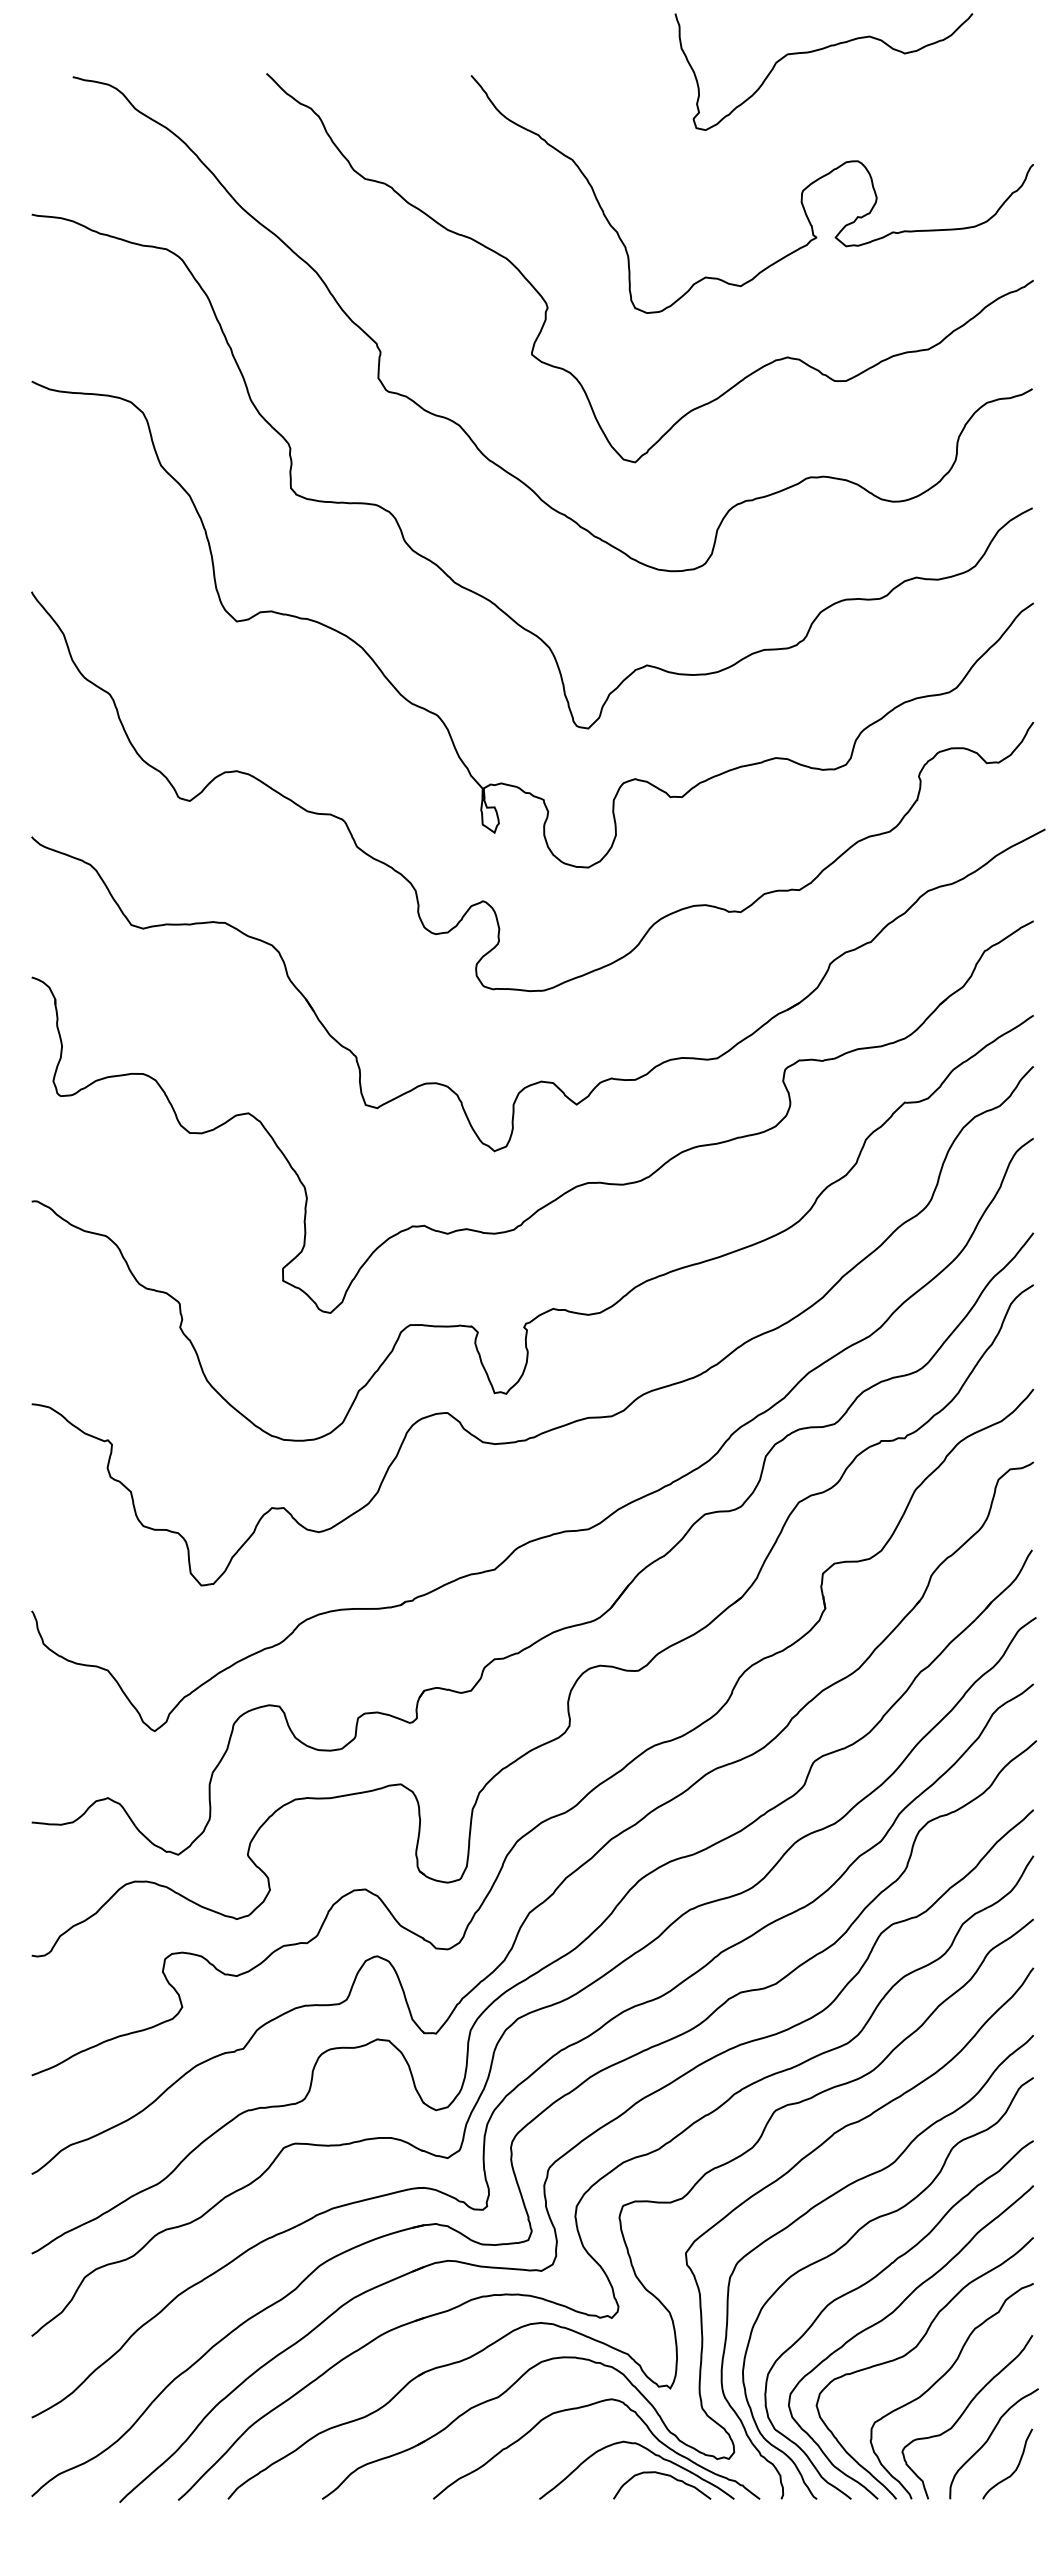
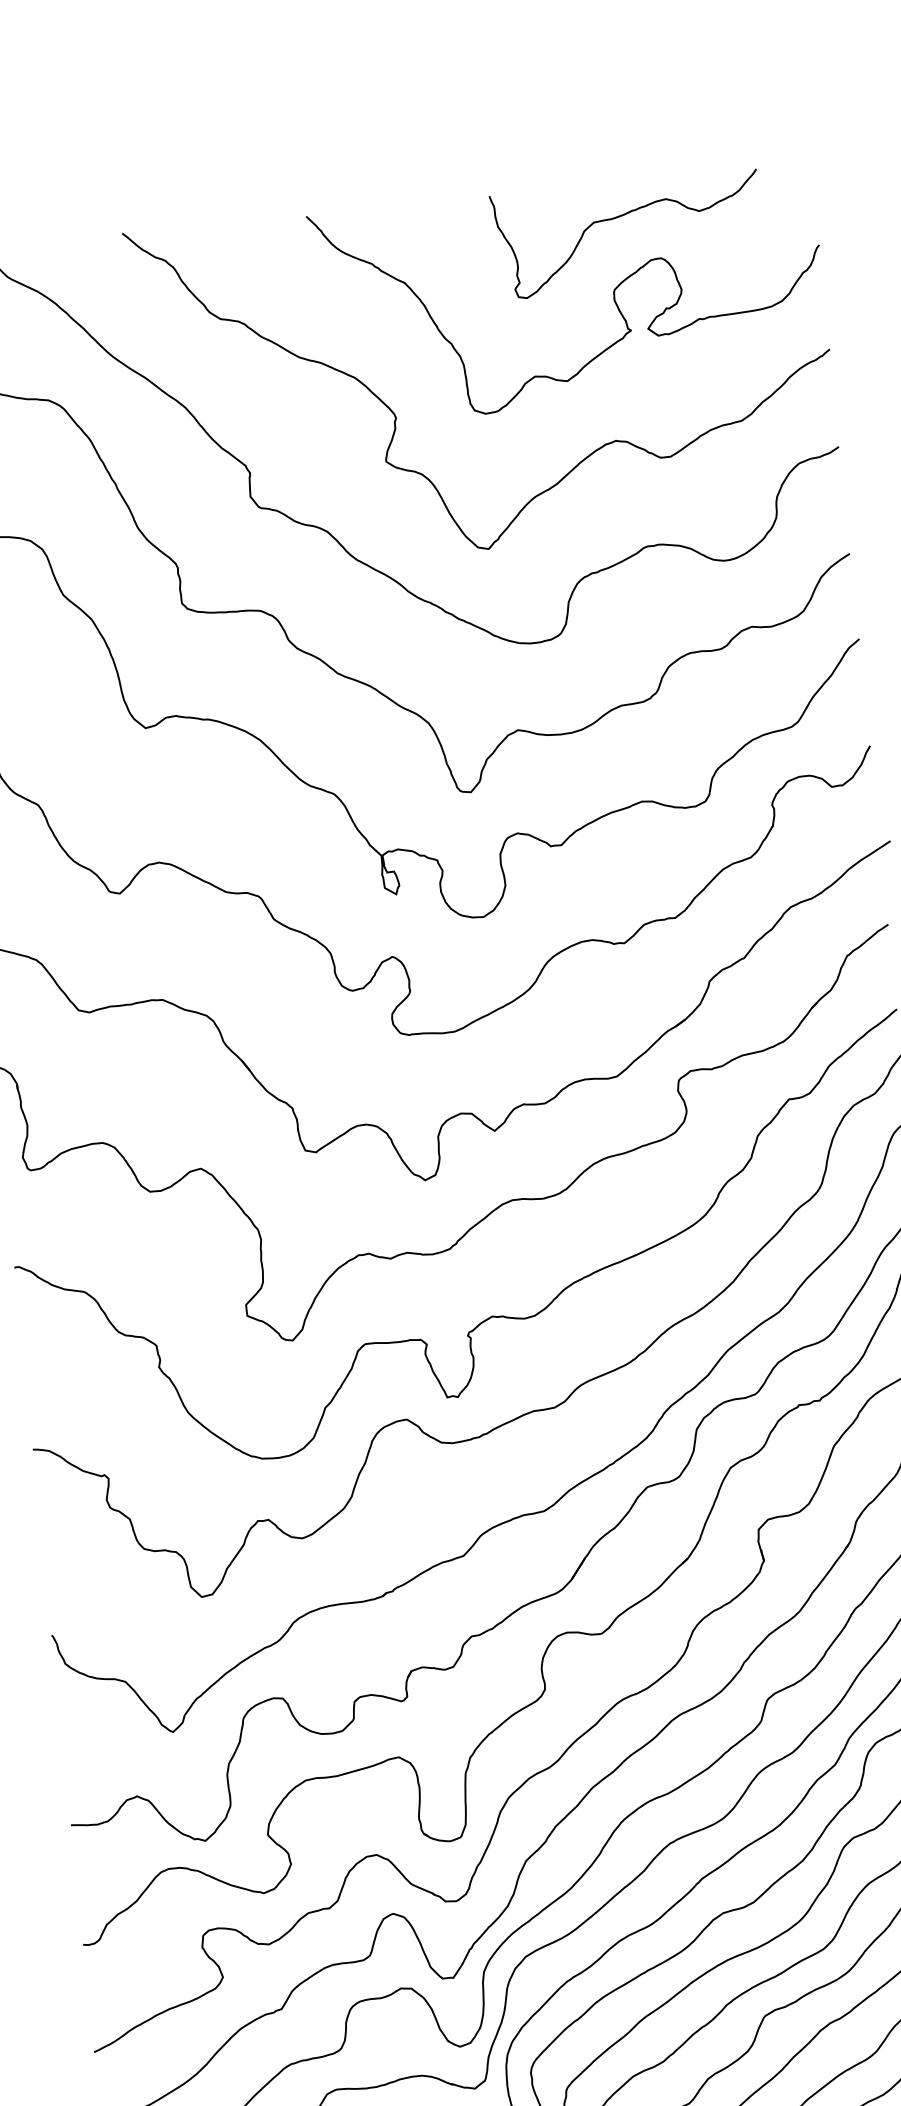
curve: (816, 51) -> (619, 217), moved

